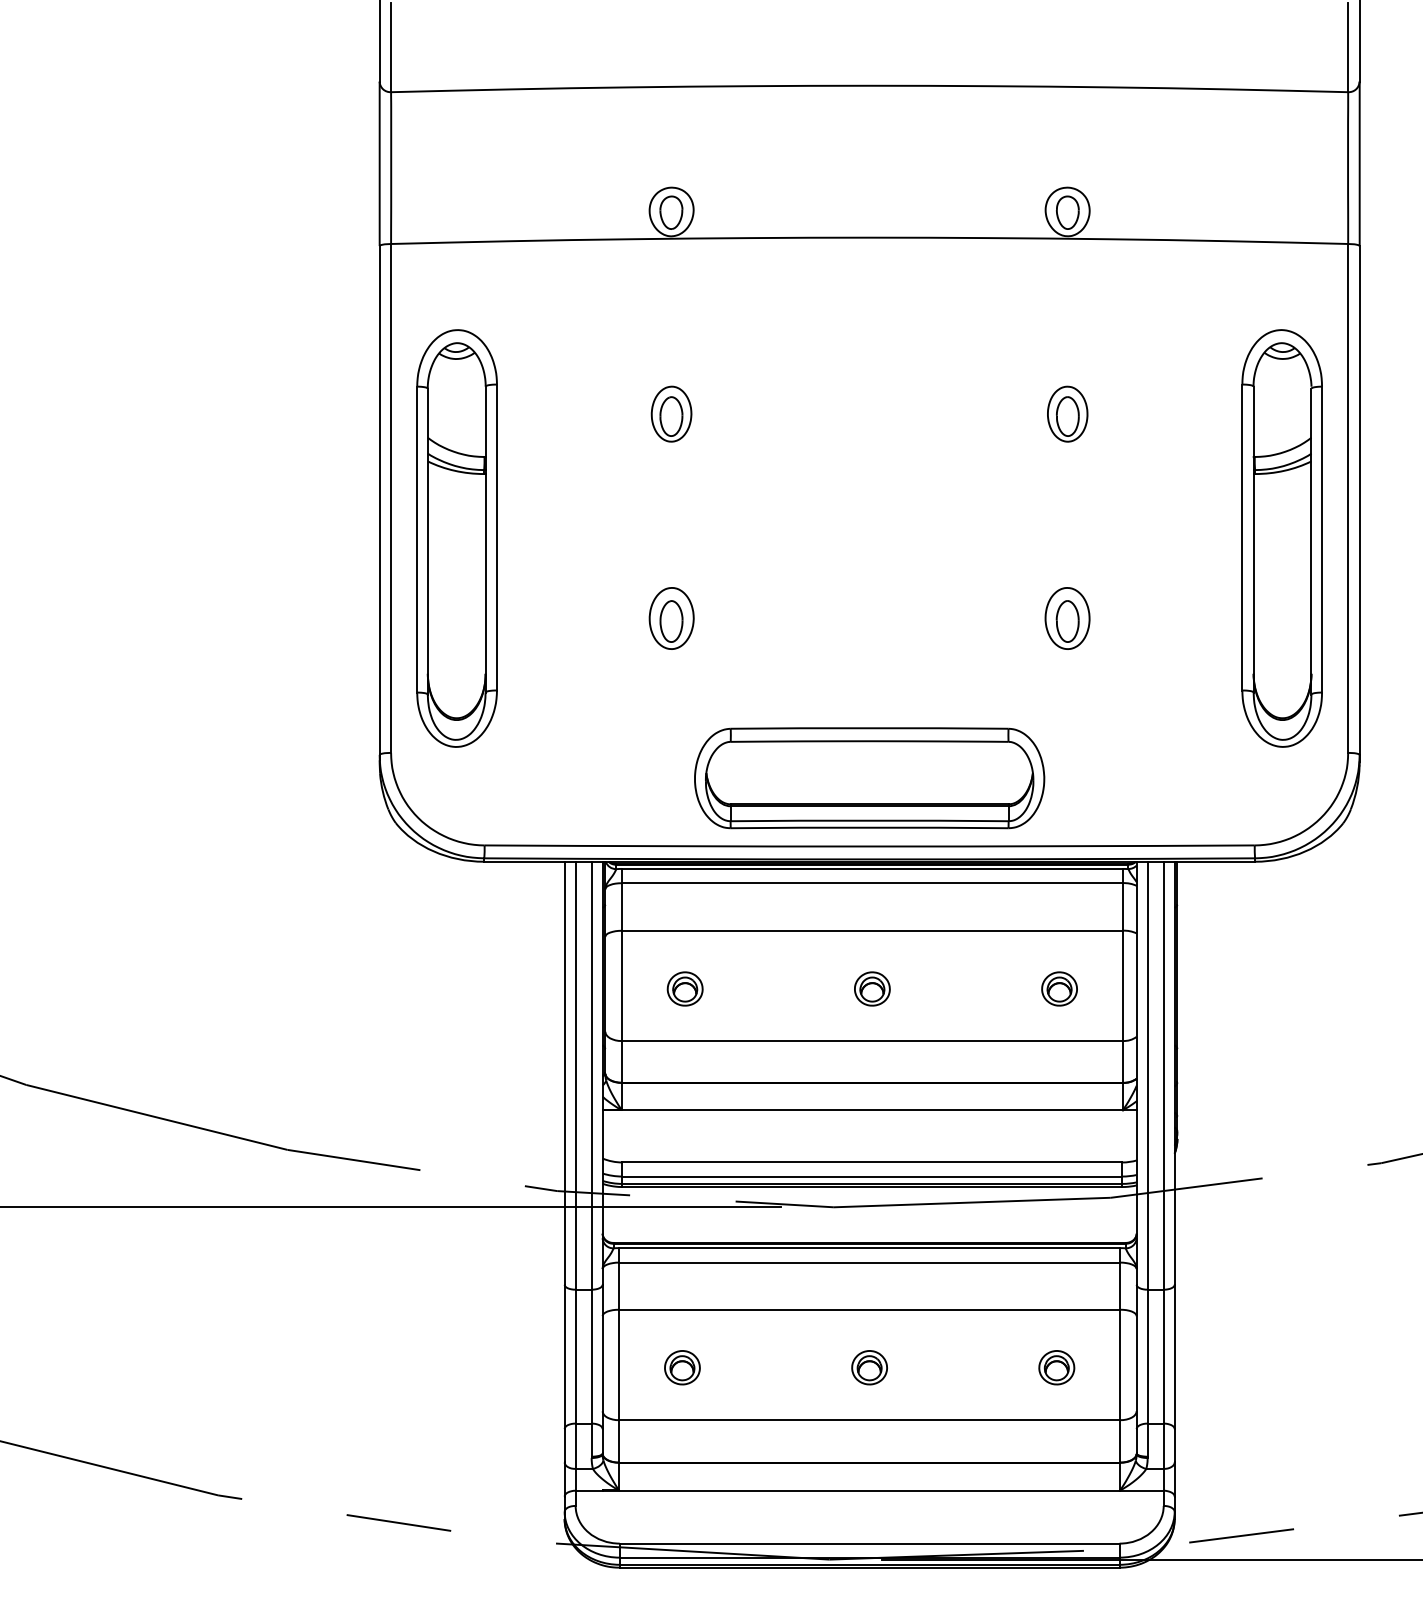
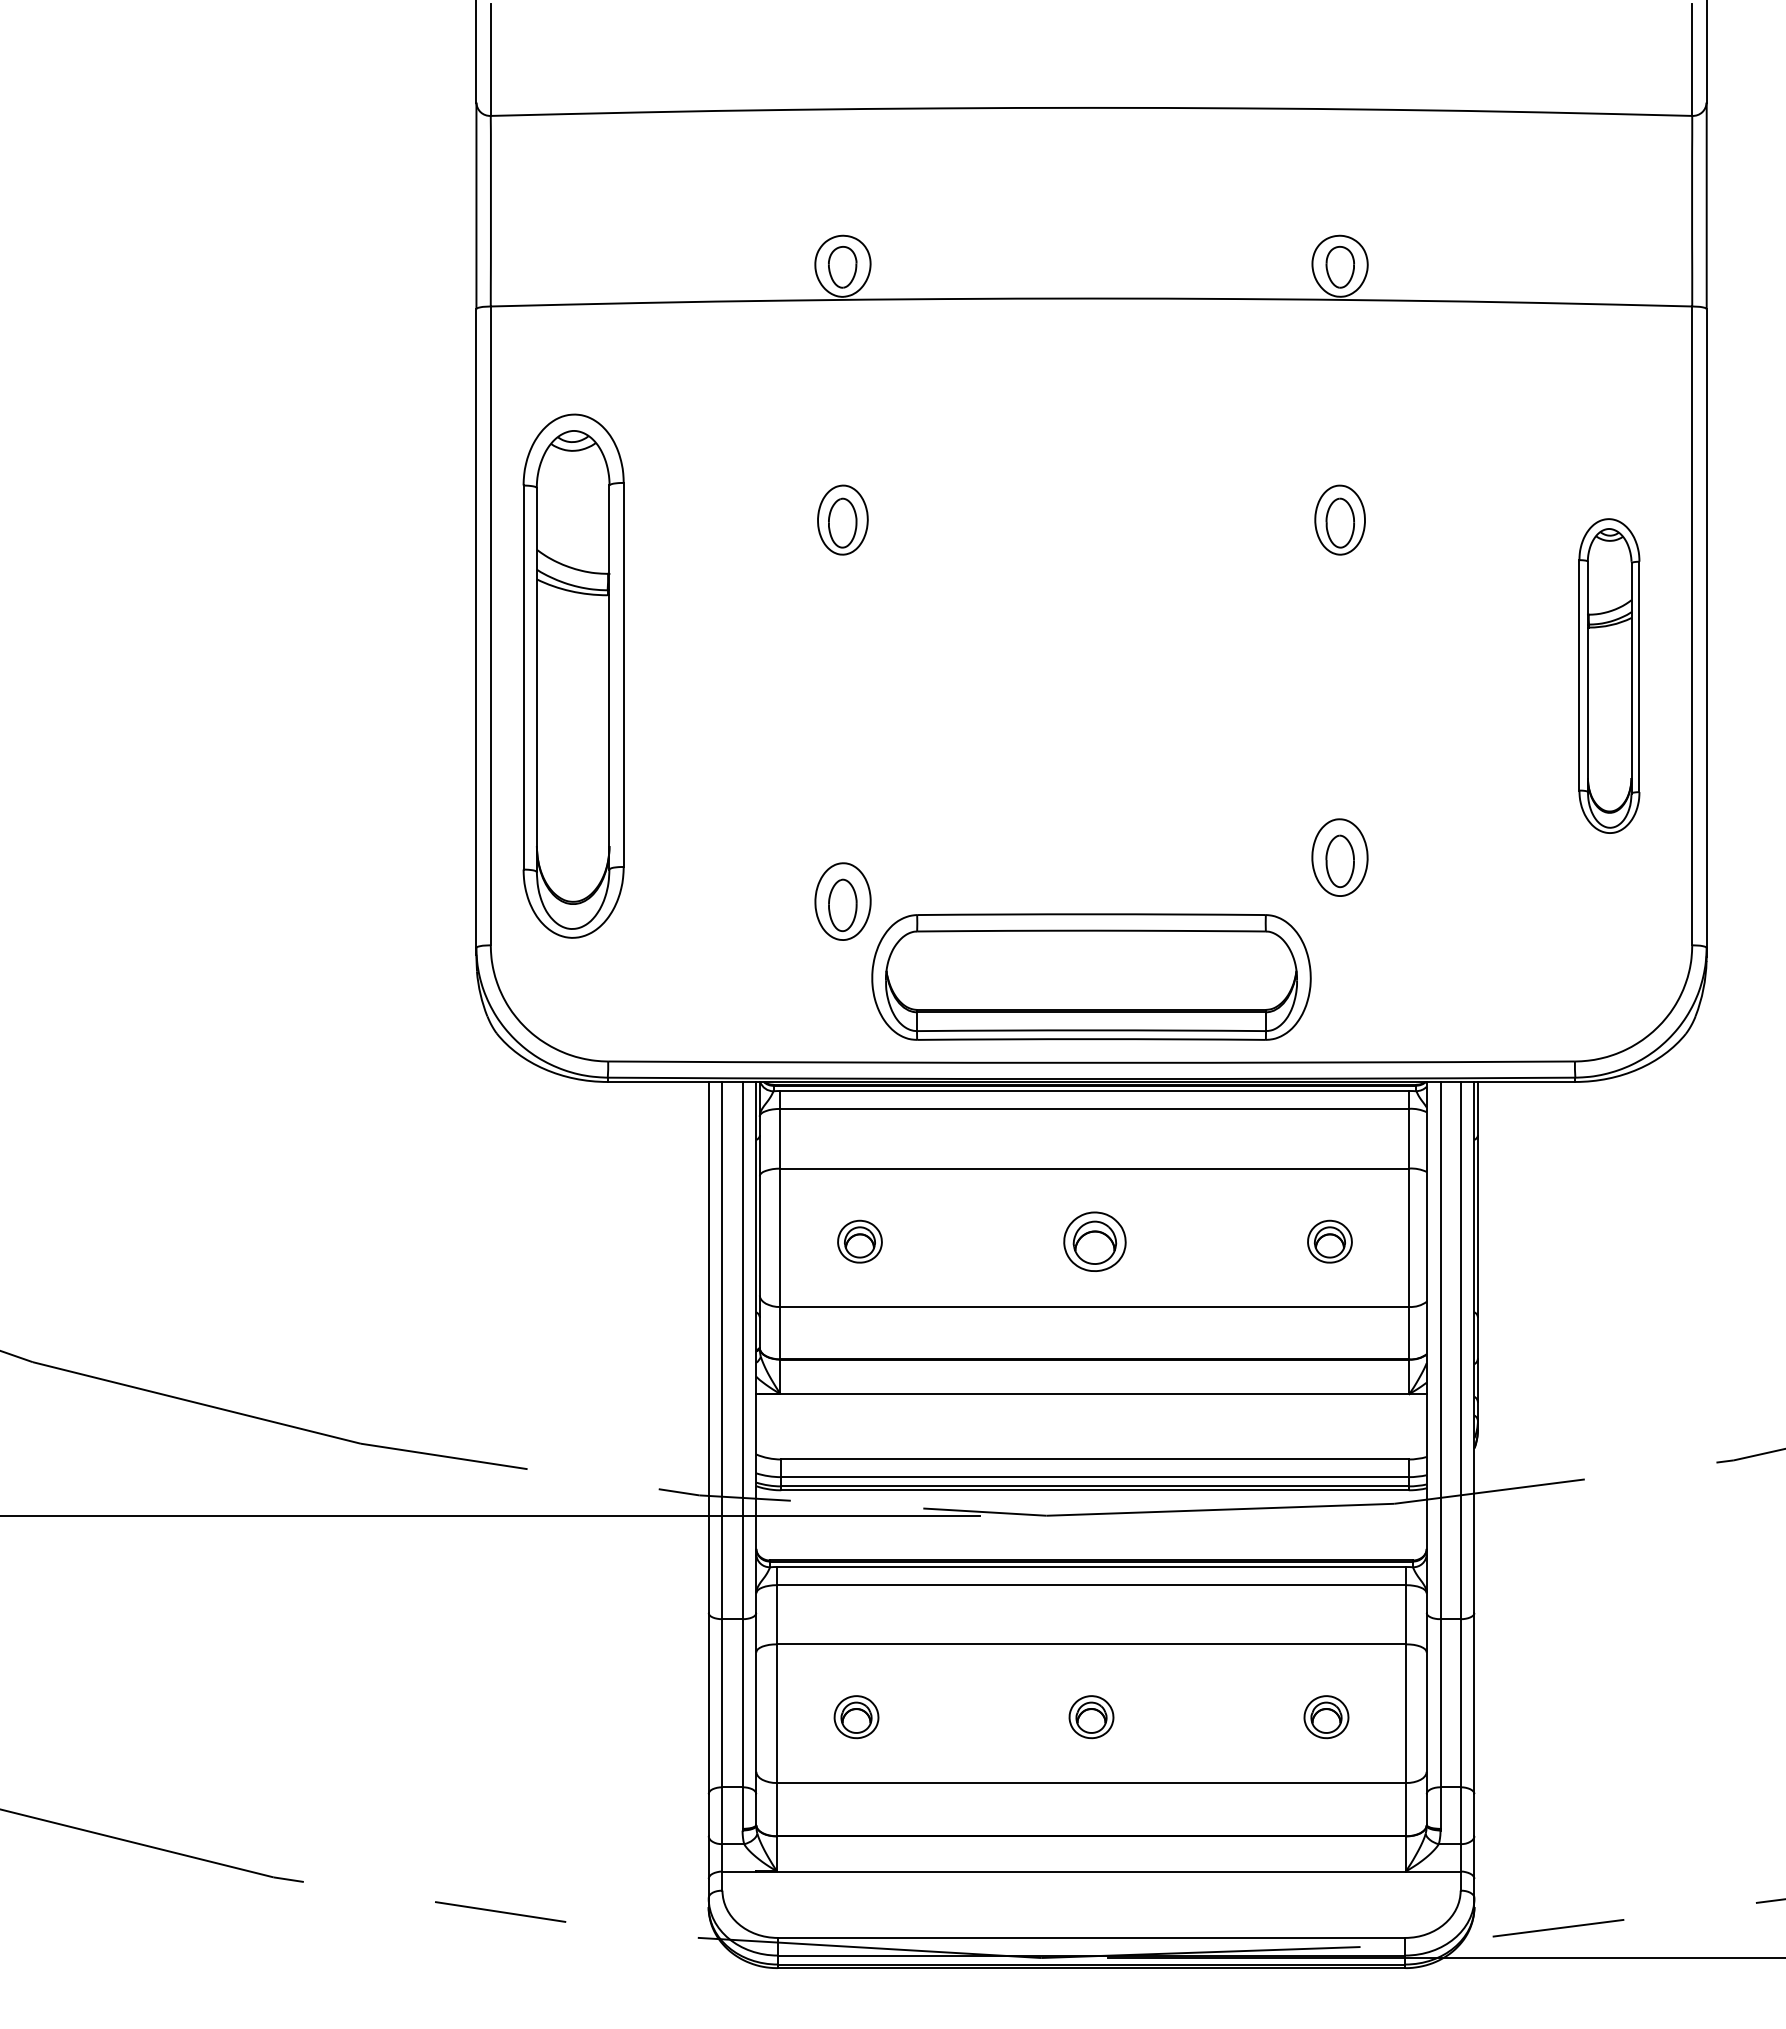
part: (1282, 537) -> (1609, 675), size x0.6
part: (671, 618) -> (842, 901), moved
part: (1067, 618) -> (1339, 857), moved
part: (872, 988) -> (1094, 1241), size x1.4

